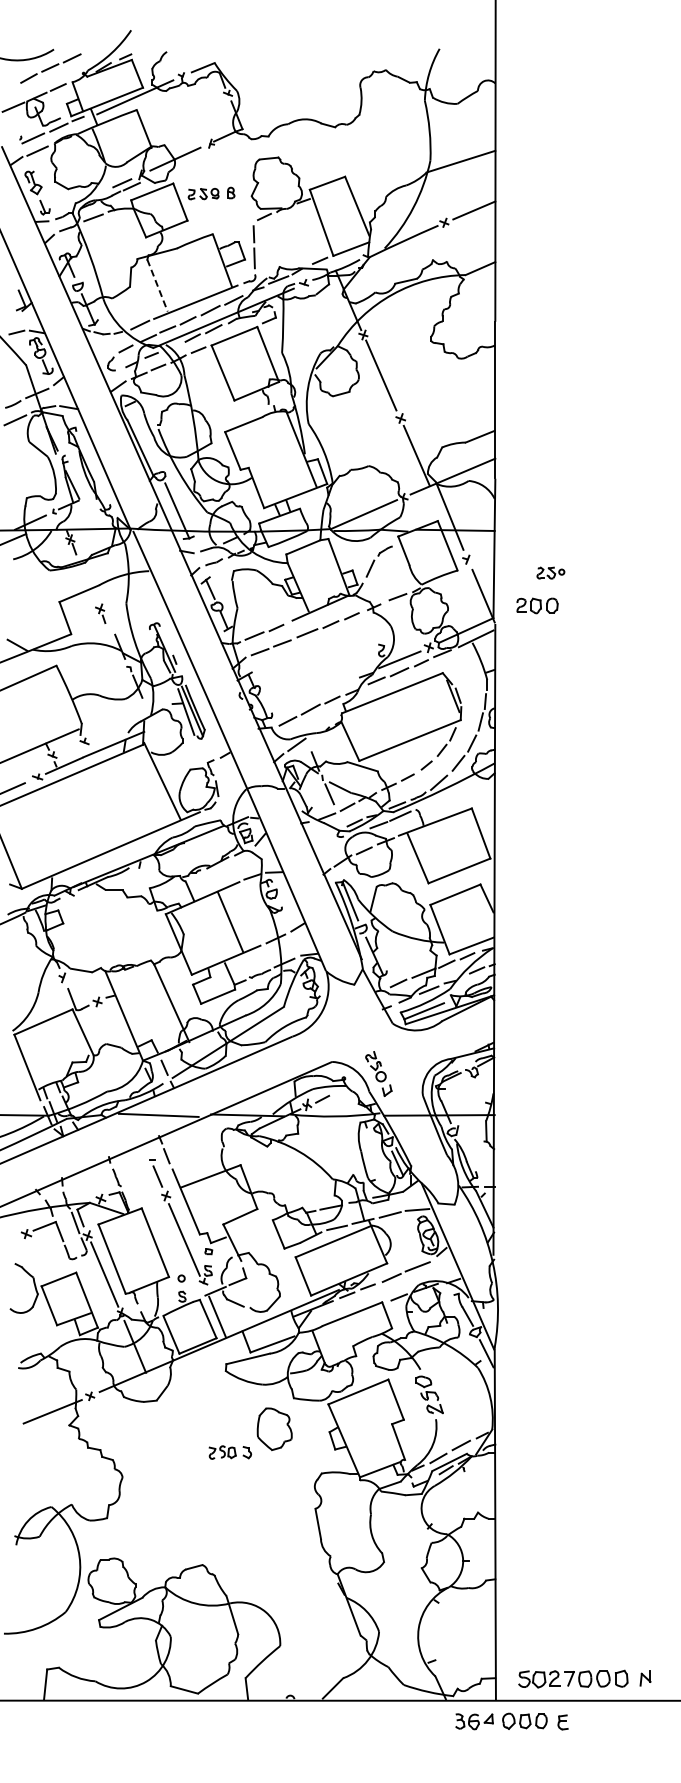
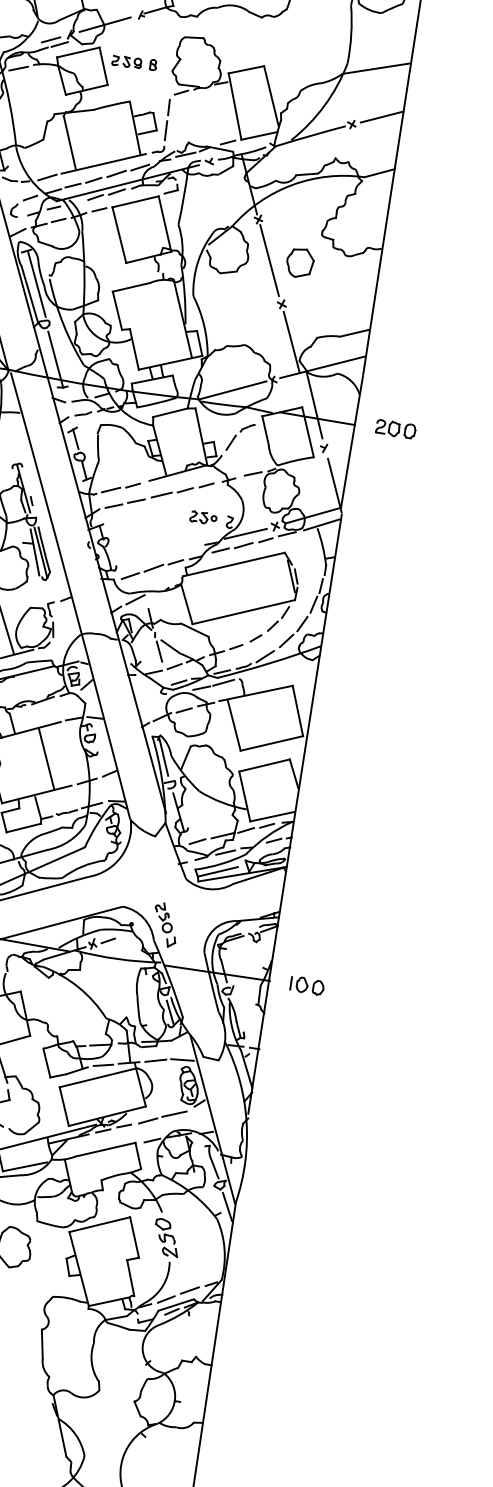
line: (157, 285) -> (69, 142), dashed -> solid
part: (412, 373) -> (299, 263), added
line: (145, 436) -> (36, 284), added
part: (550, 572) -> (203, 517), moved
part: (537, 605) -> (395, 428), moved
part: (533, 1113) -> (306, 985), added

